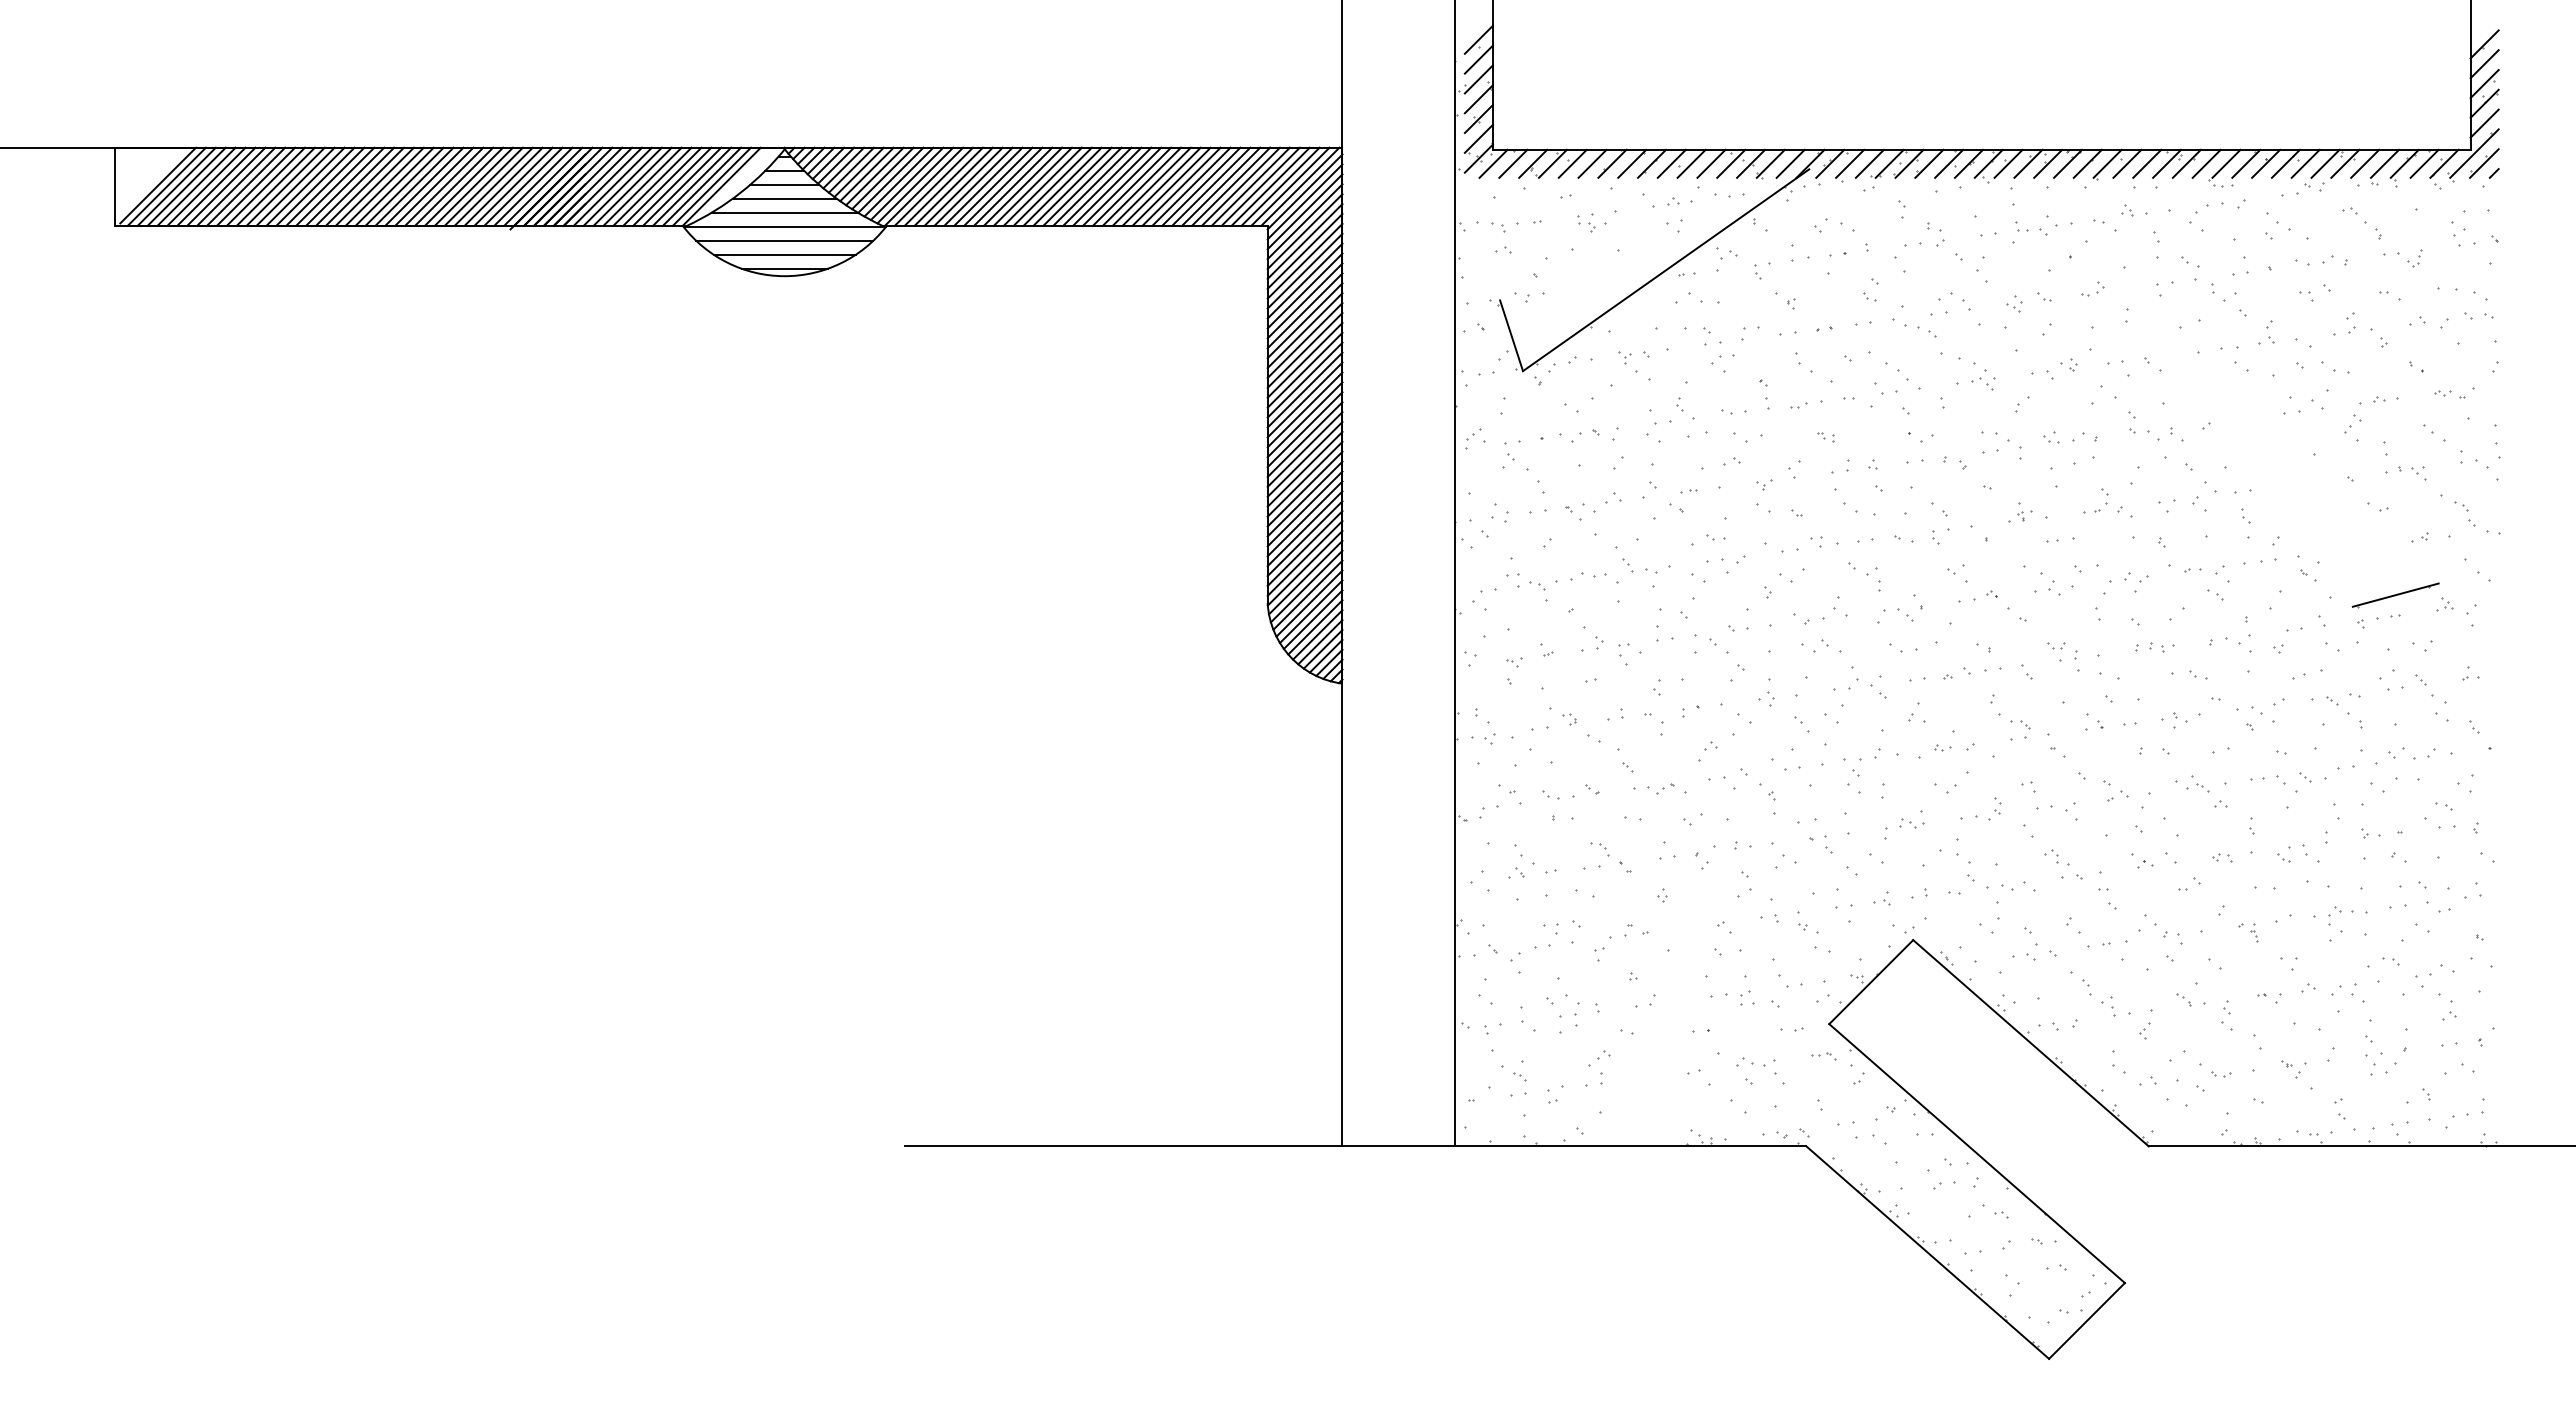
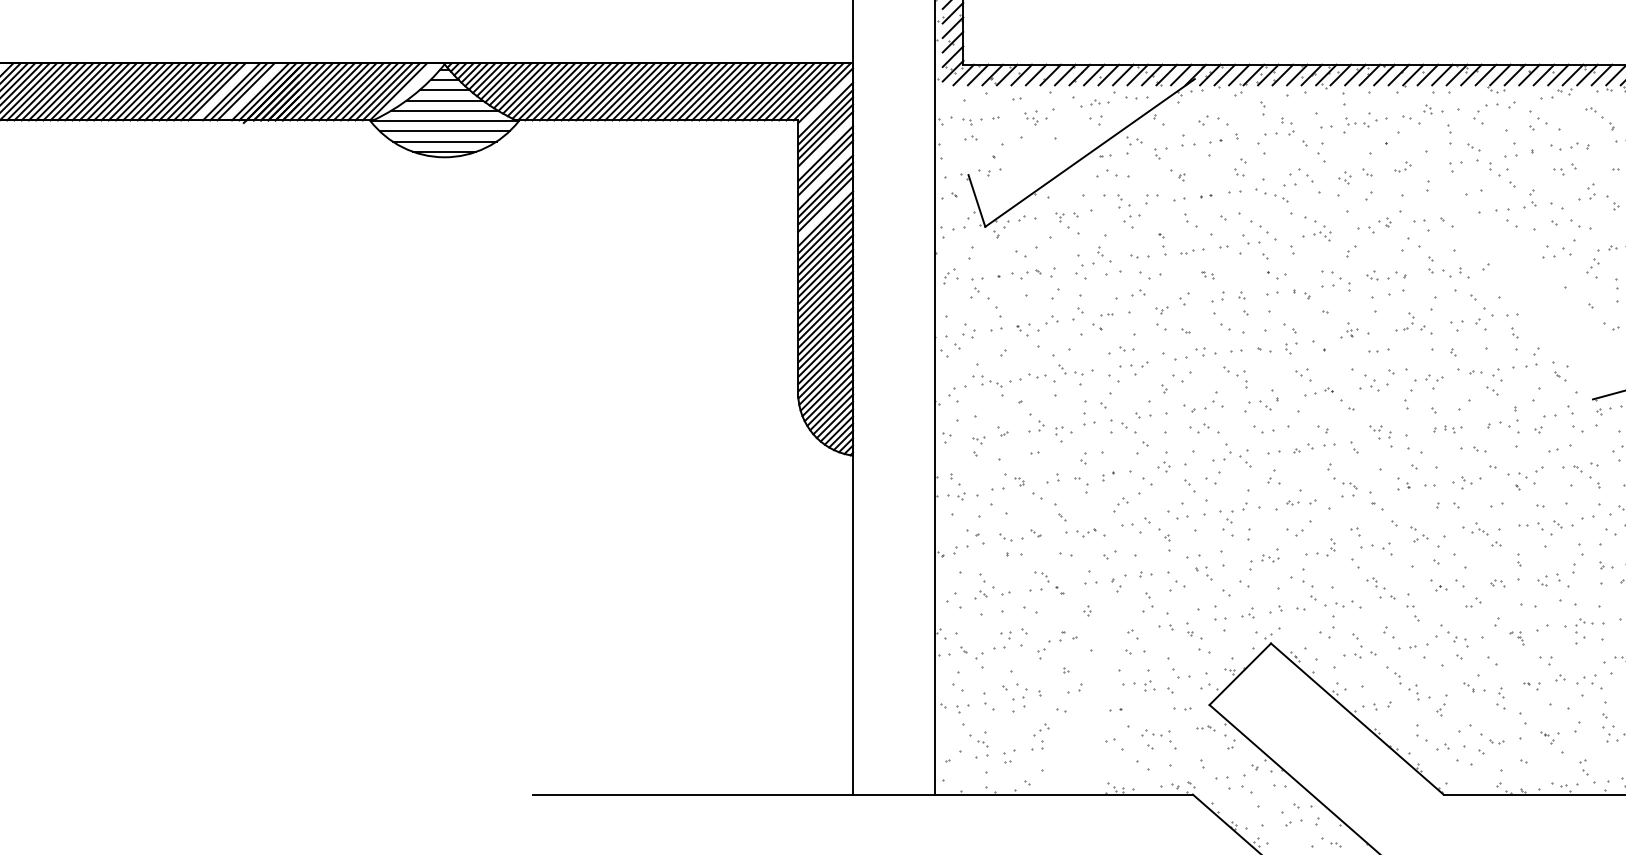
line: (483, 186) -> (224, 91), removed
line: (523, 186) -> (253, 91), removed
line: (1304, 201) -> (825, 102), removed
line: (1304, 260) -> (825, 145), removed
line: (1304, 300) -> (825, 175), removed
line: (1304, 350) -> (825, 211), removed

